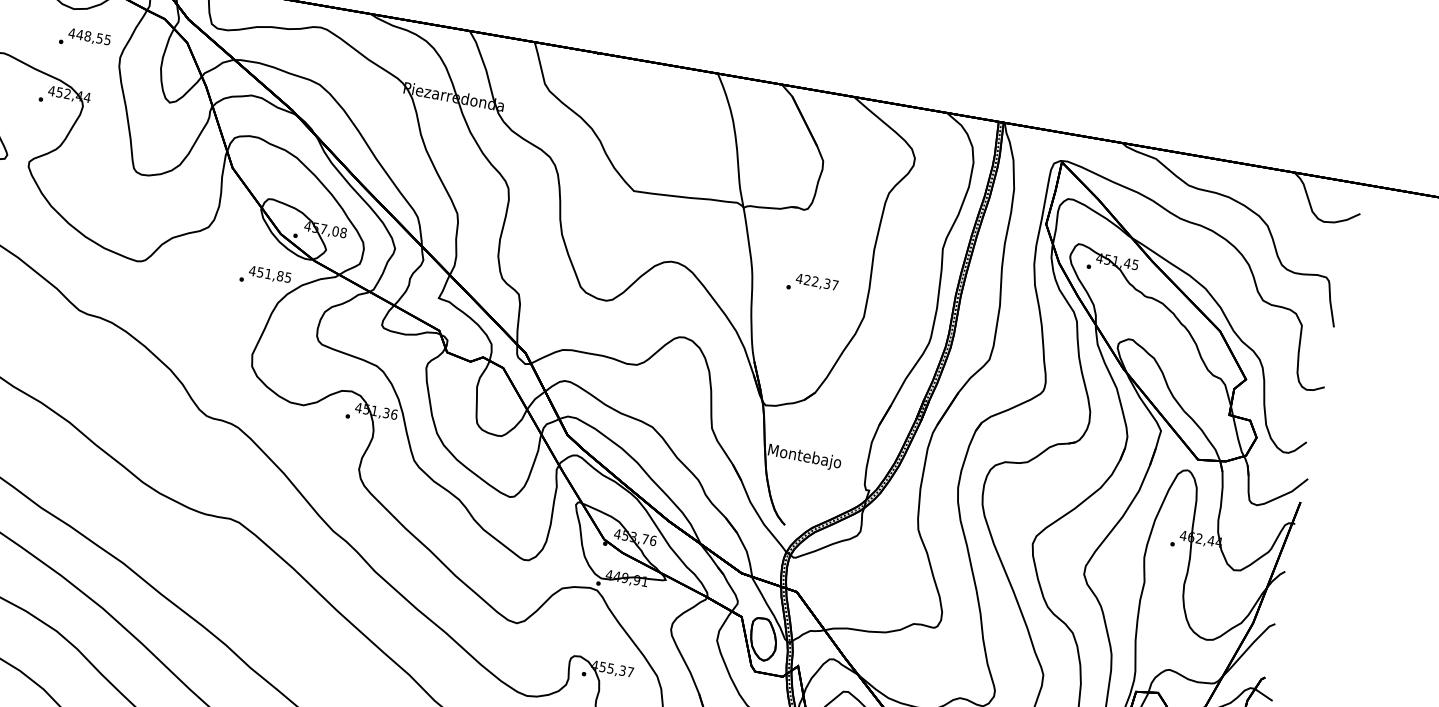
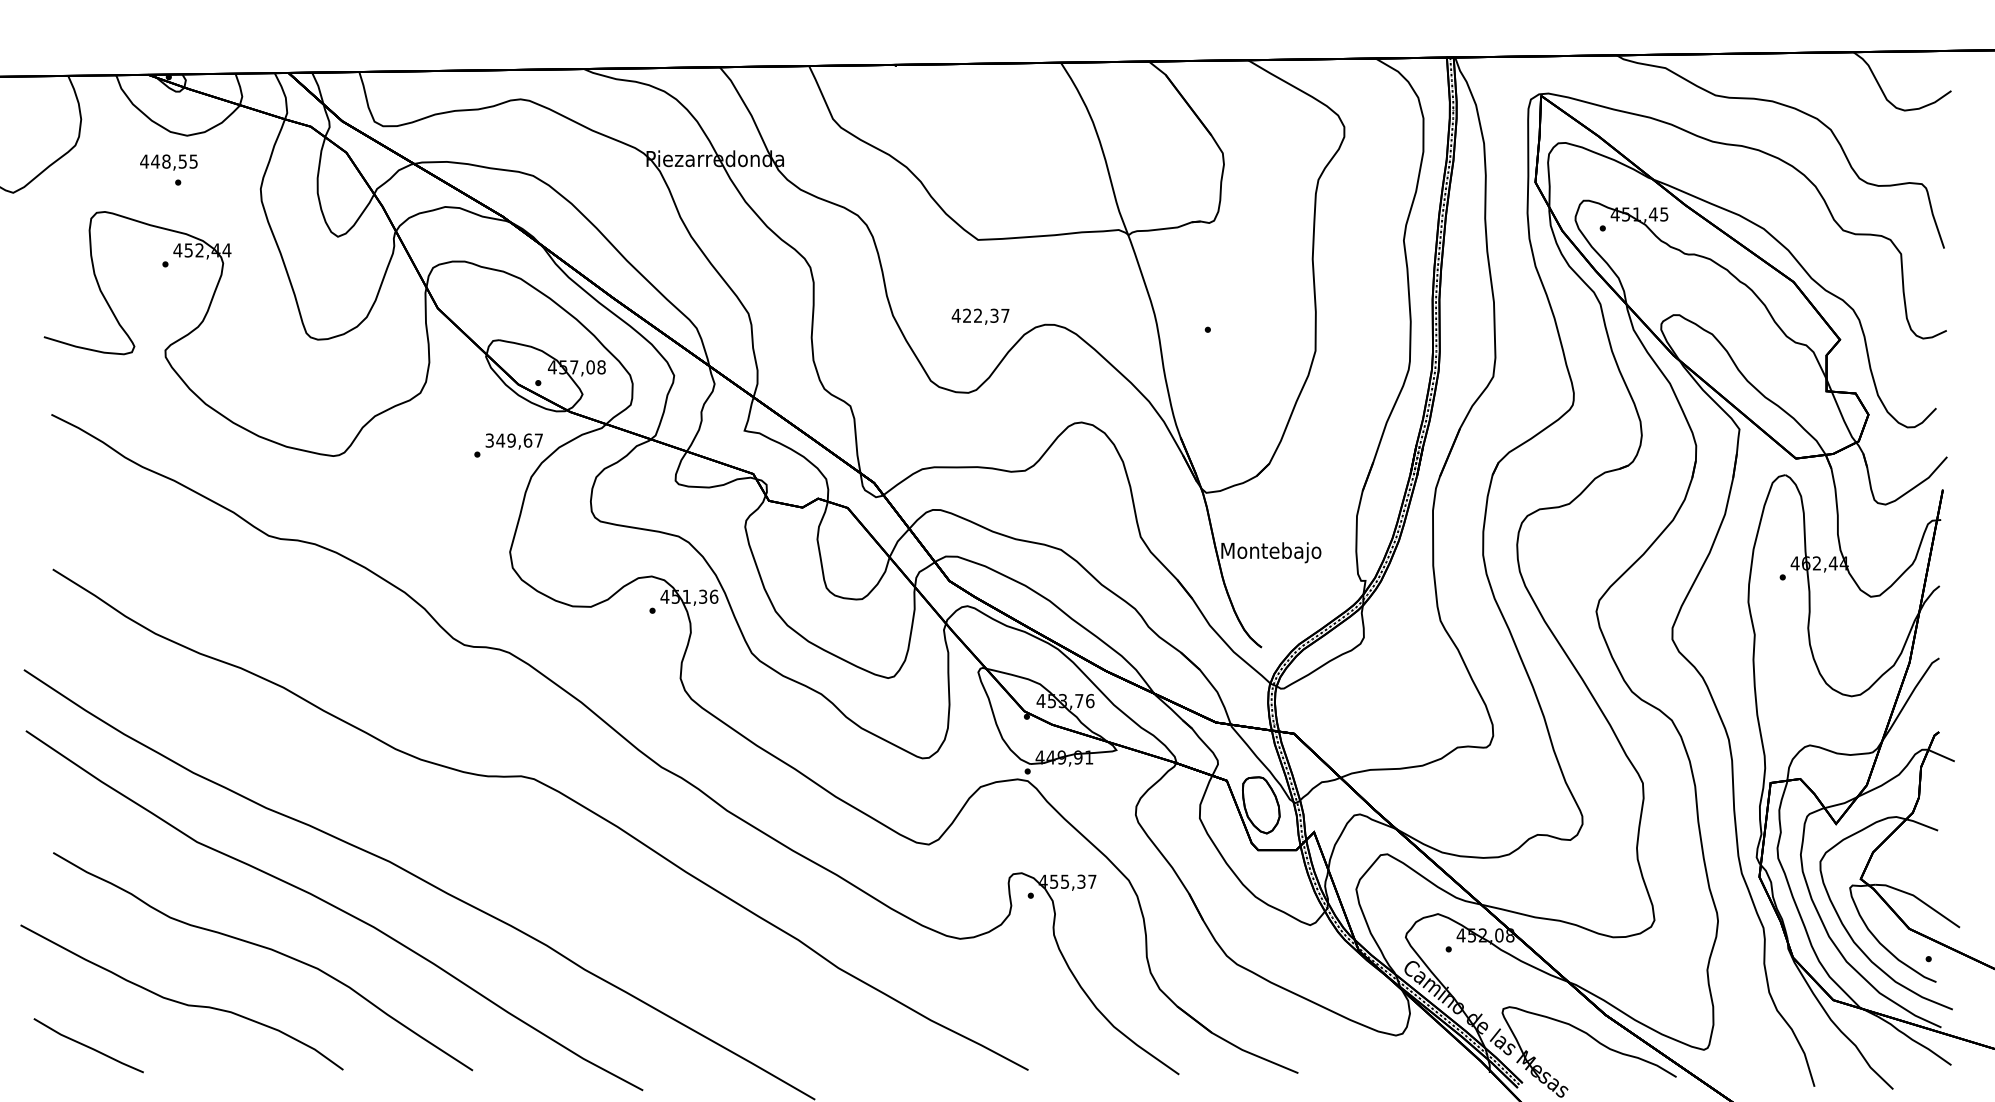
text: (89, 37) -> (168, 162), moved
text: (269, 274) -> (513, 440), 451,85 -> 349,67
text: (817, 282) -> (980, 316), moved

